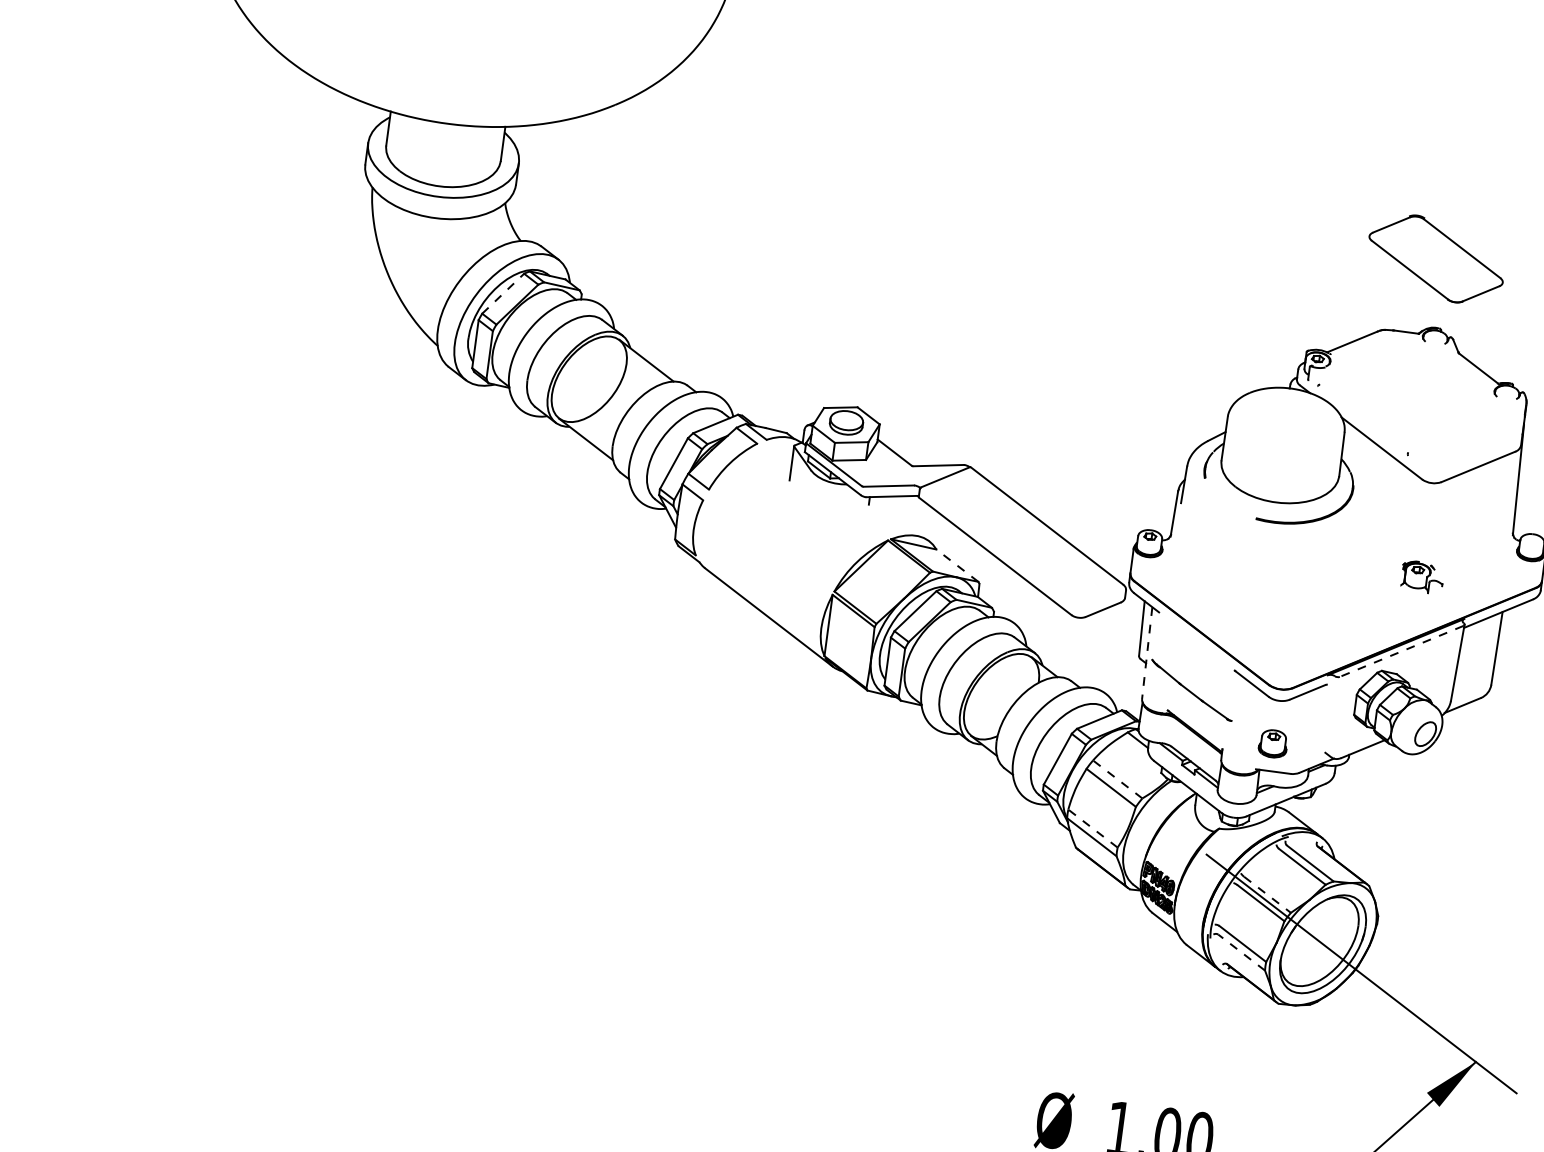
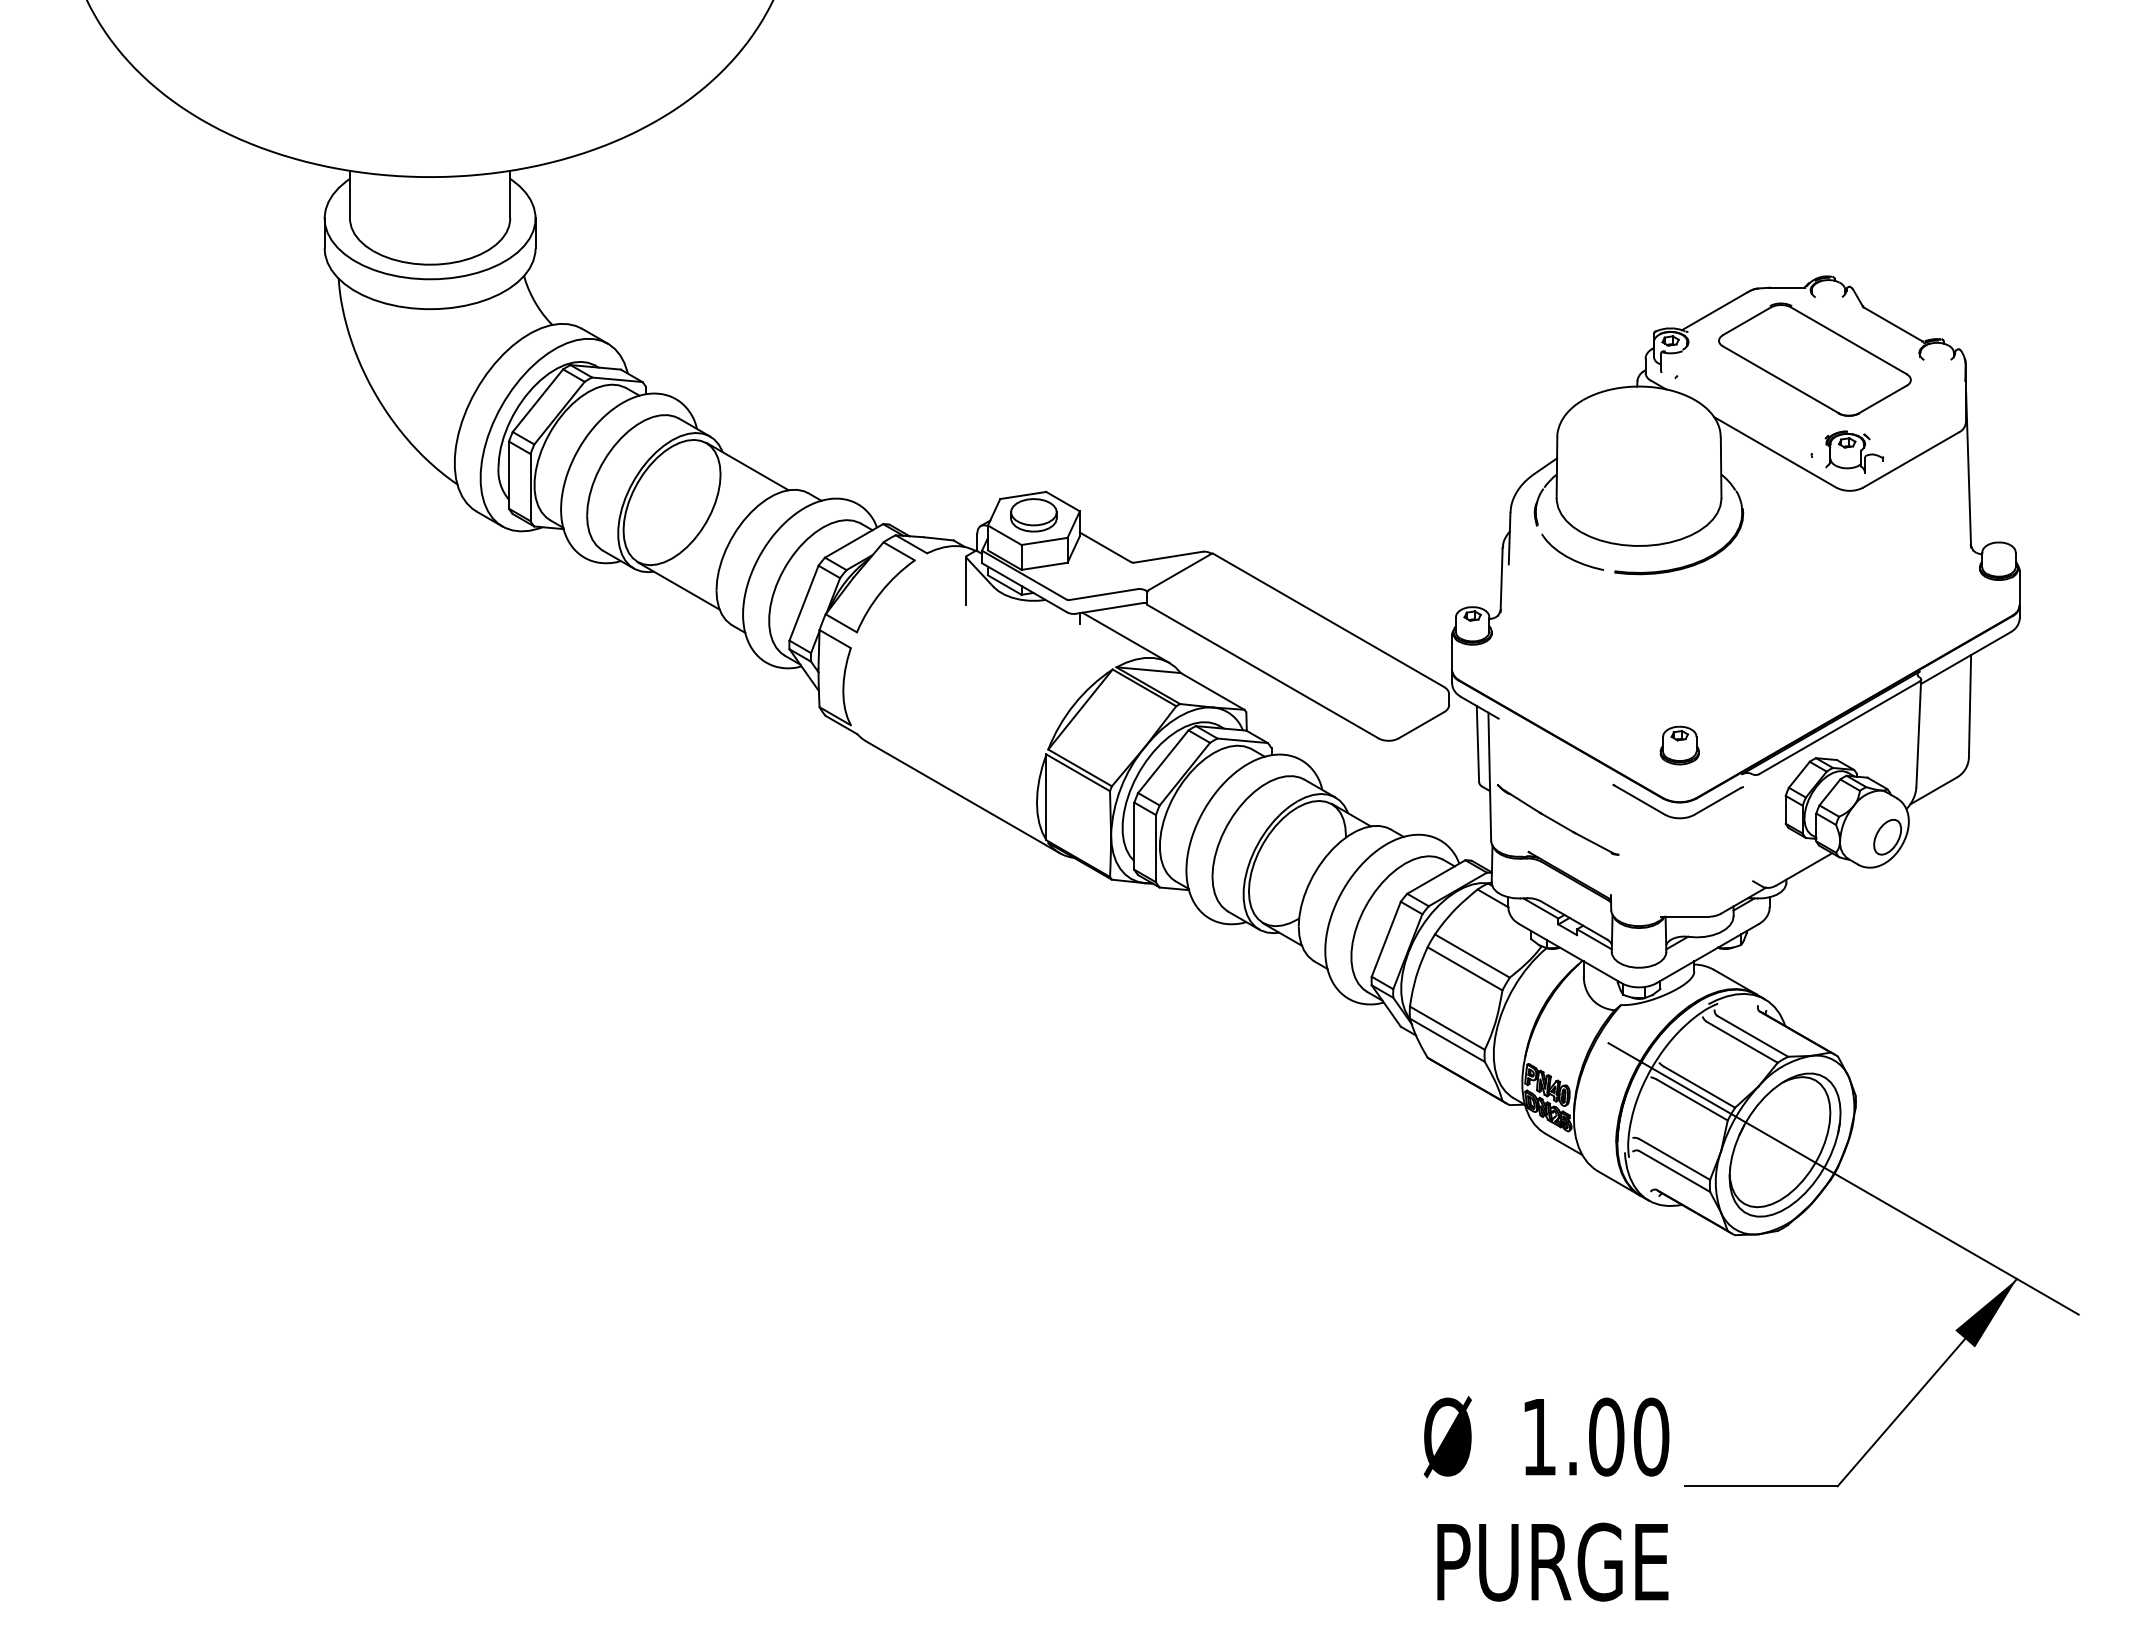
part: (1435, 258) -> (1814, 359), moved
line: (503, 293) -> (538, 400), dashed -> solid
part: (1225, 504) -> (1570, 557), added
line: (900, 518) -> (1125, 637), added
line: (957, 565) -> (1212, 691), dashed -> solid
part: (1422, 576) -> (1854, 451), moved
line: (1401, 651) -> (1839, 727), dashed -> solid
line: (1146, 653) -> (1489, 777), dashed -> solid
part: (1273, 743) -> (1679, 745), moved
line: (1117, 778) -> (1471, 955), dashed -> solid
line: (1092, 828) -> (1446, 1027), dashed -> solid
line: (1267, 894) -> (1699, 1087), dashed -> solid
line: (1241, 952) -> (1674, 1171), dashed -> solid

